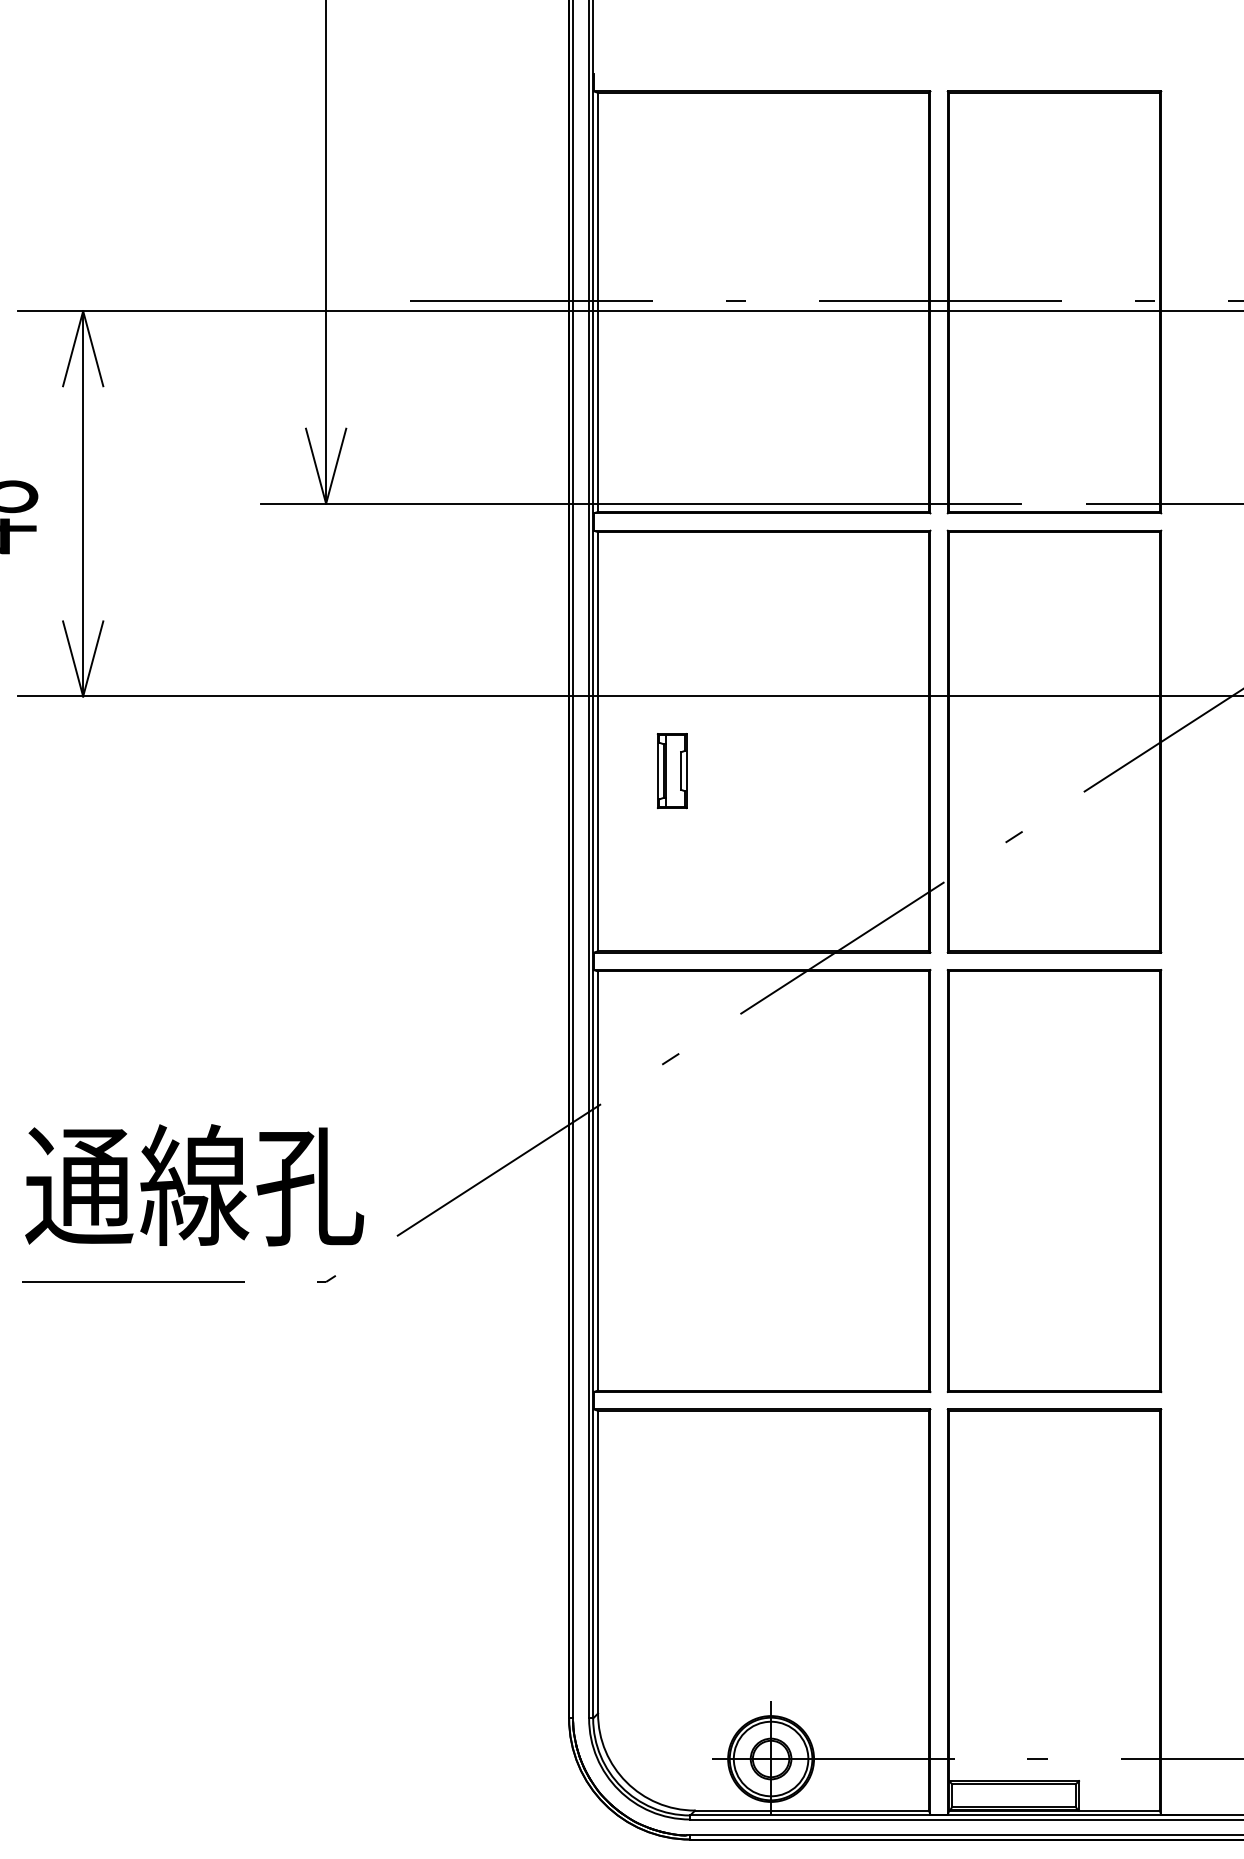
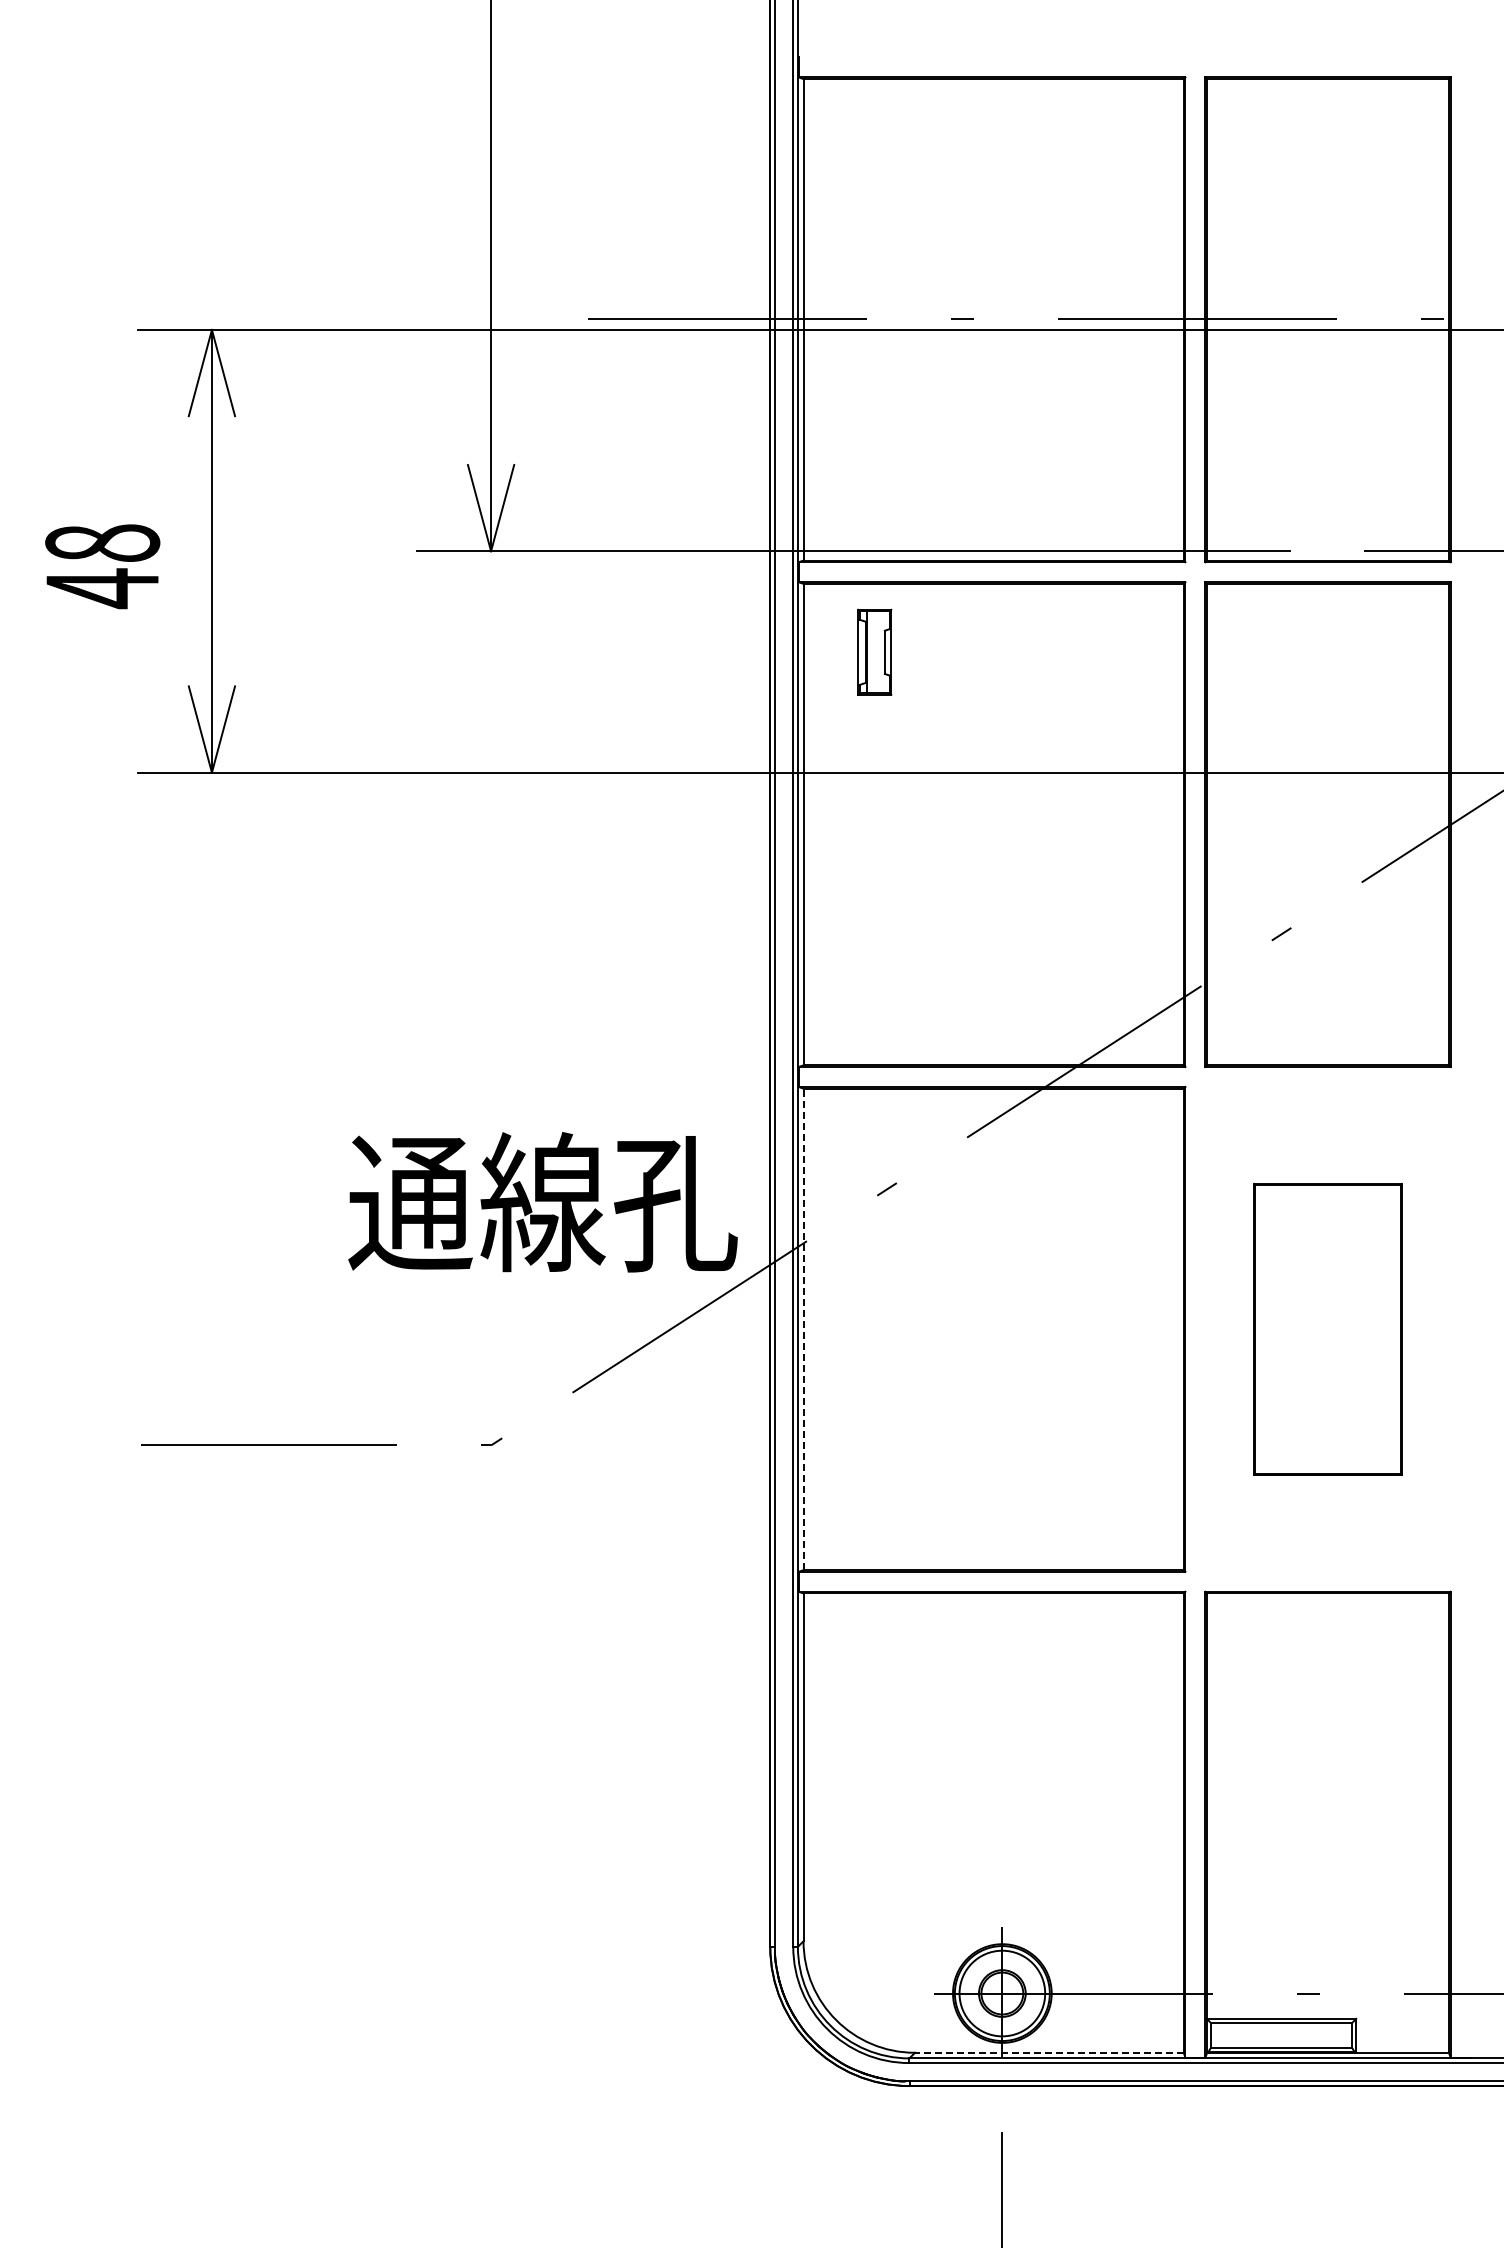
part: (671, 770) -> (874, 651), moved
line: (598, 1181) -> (803, 1329), solid -> dashed
part: (1054, 1181) -> (1327, 1329), size x0.6
text: (194, 1185) -> (542, 1202), moved
line: (811, 1810) -> (1048, 2052), solid -> dashed

